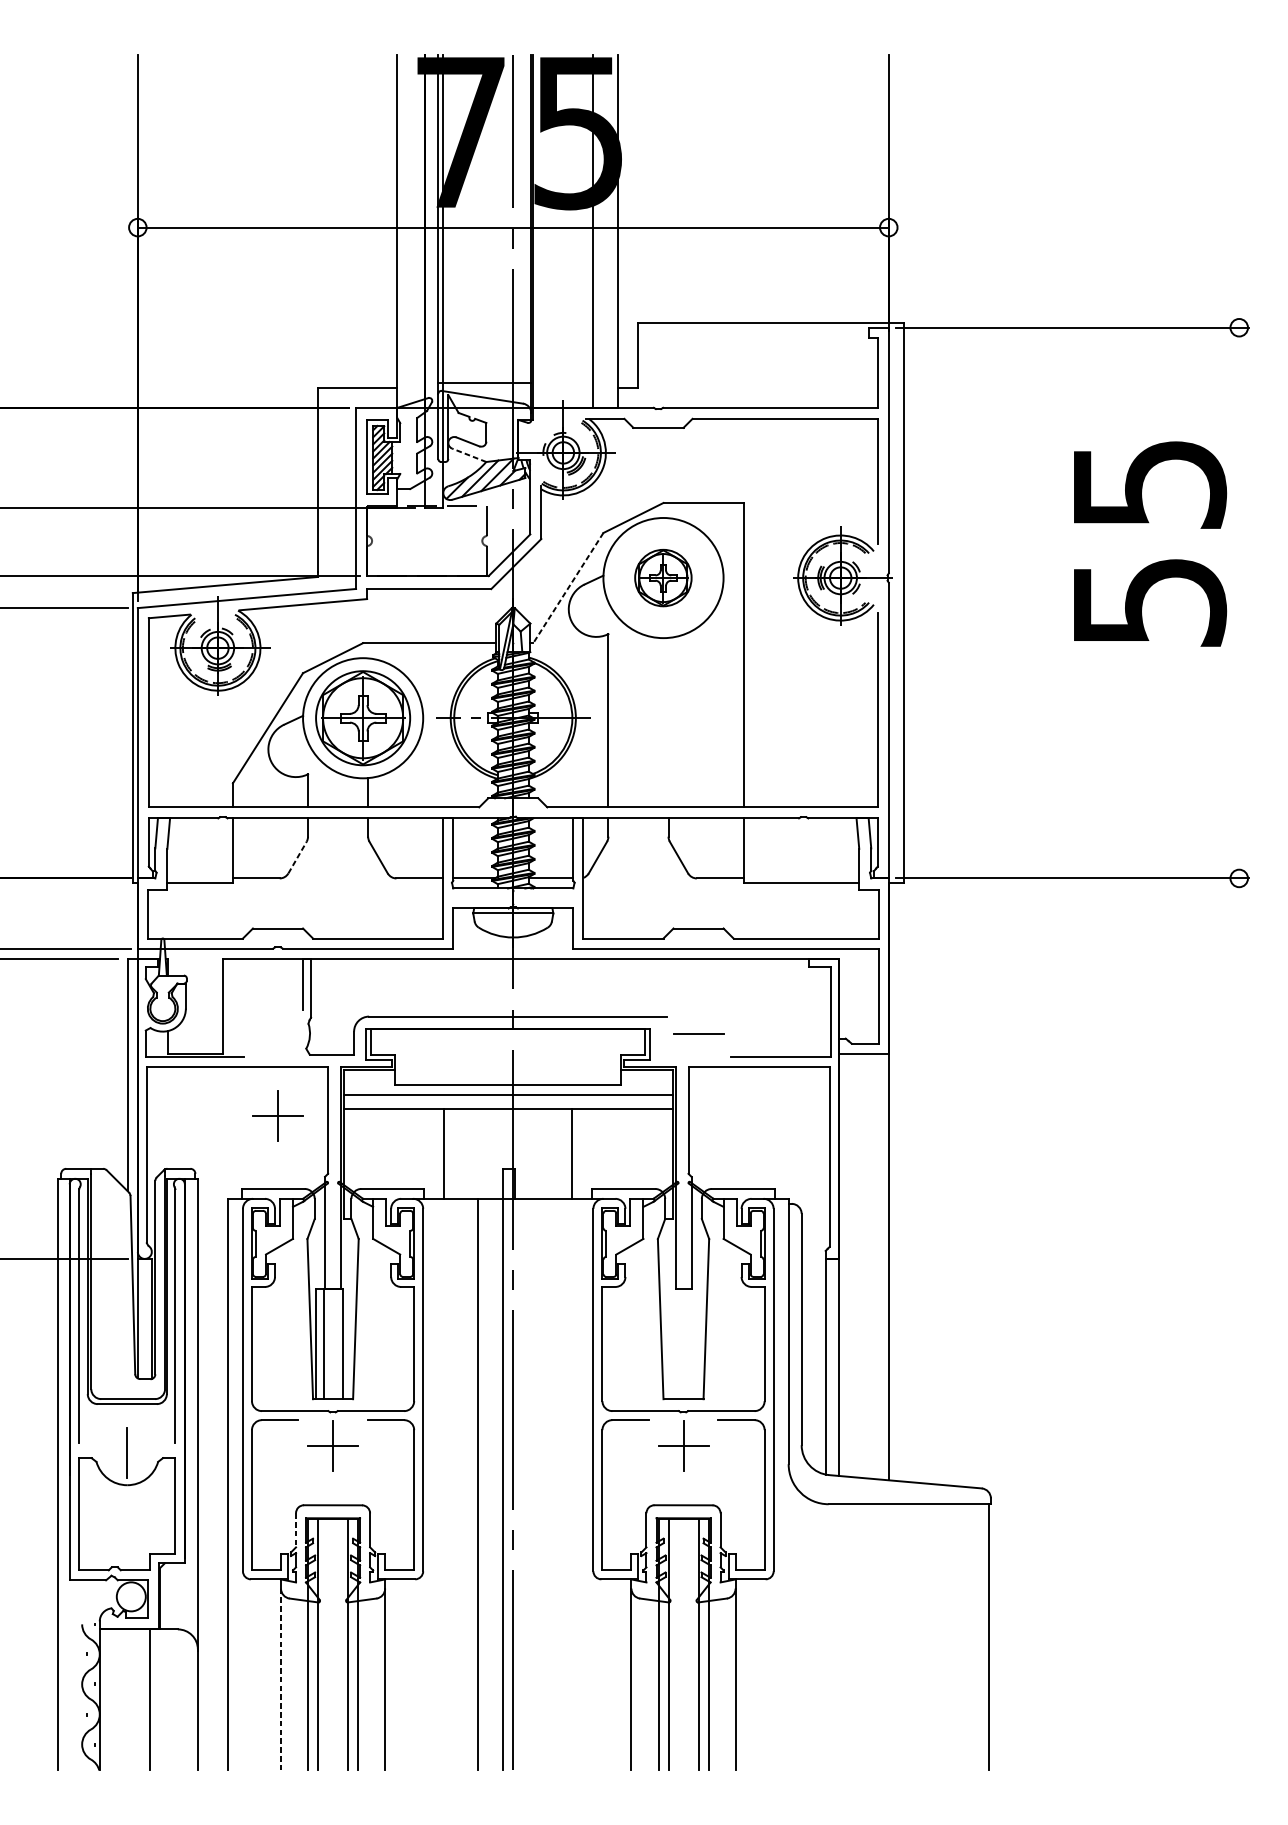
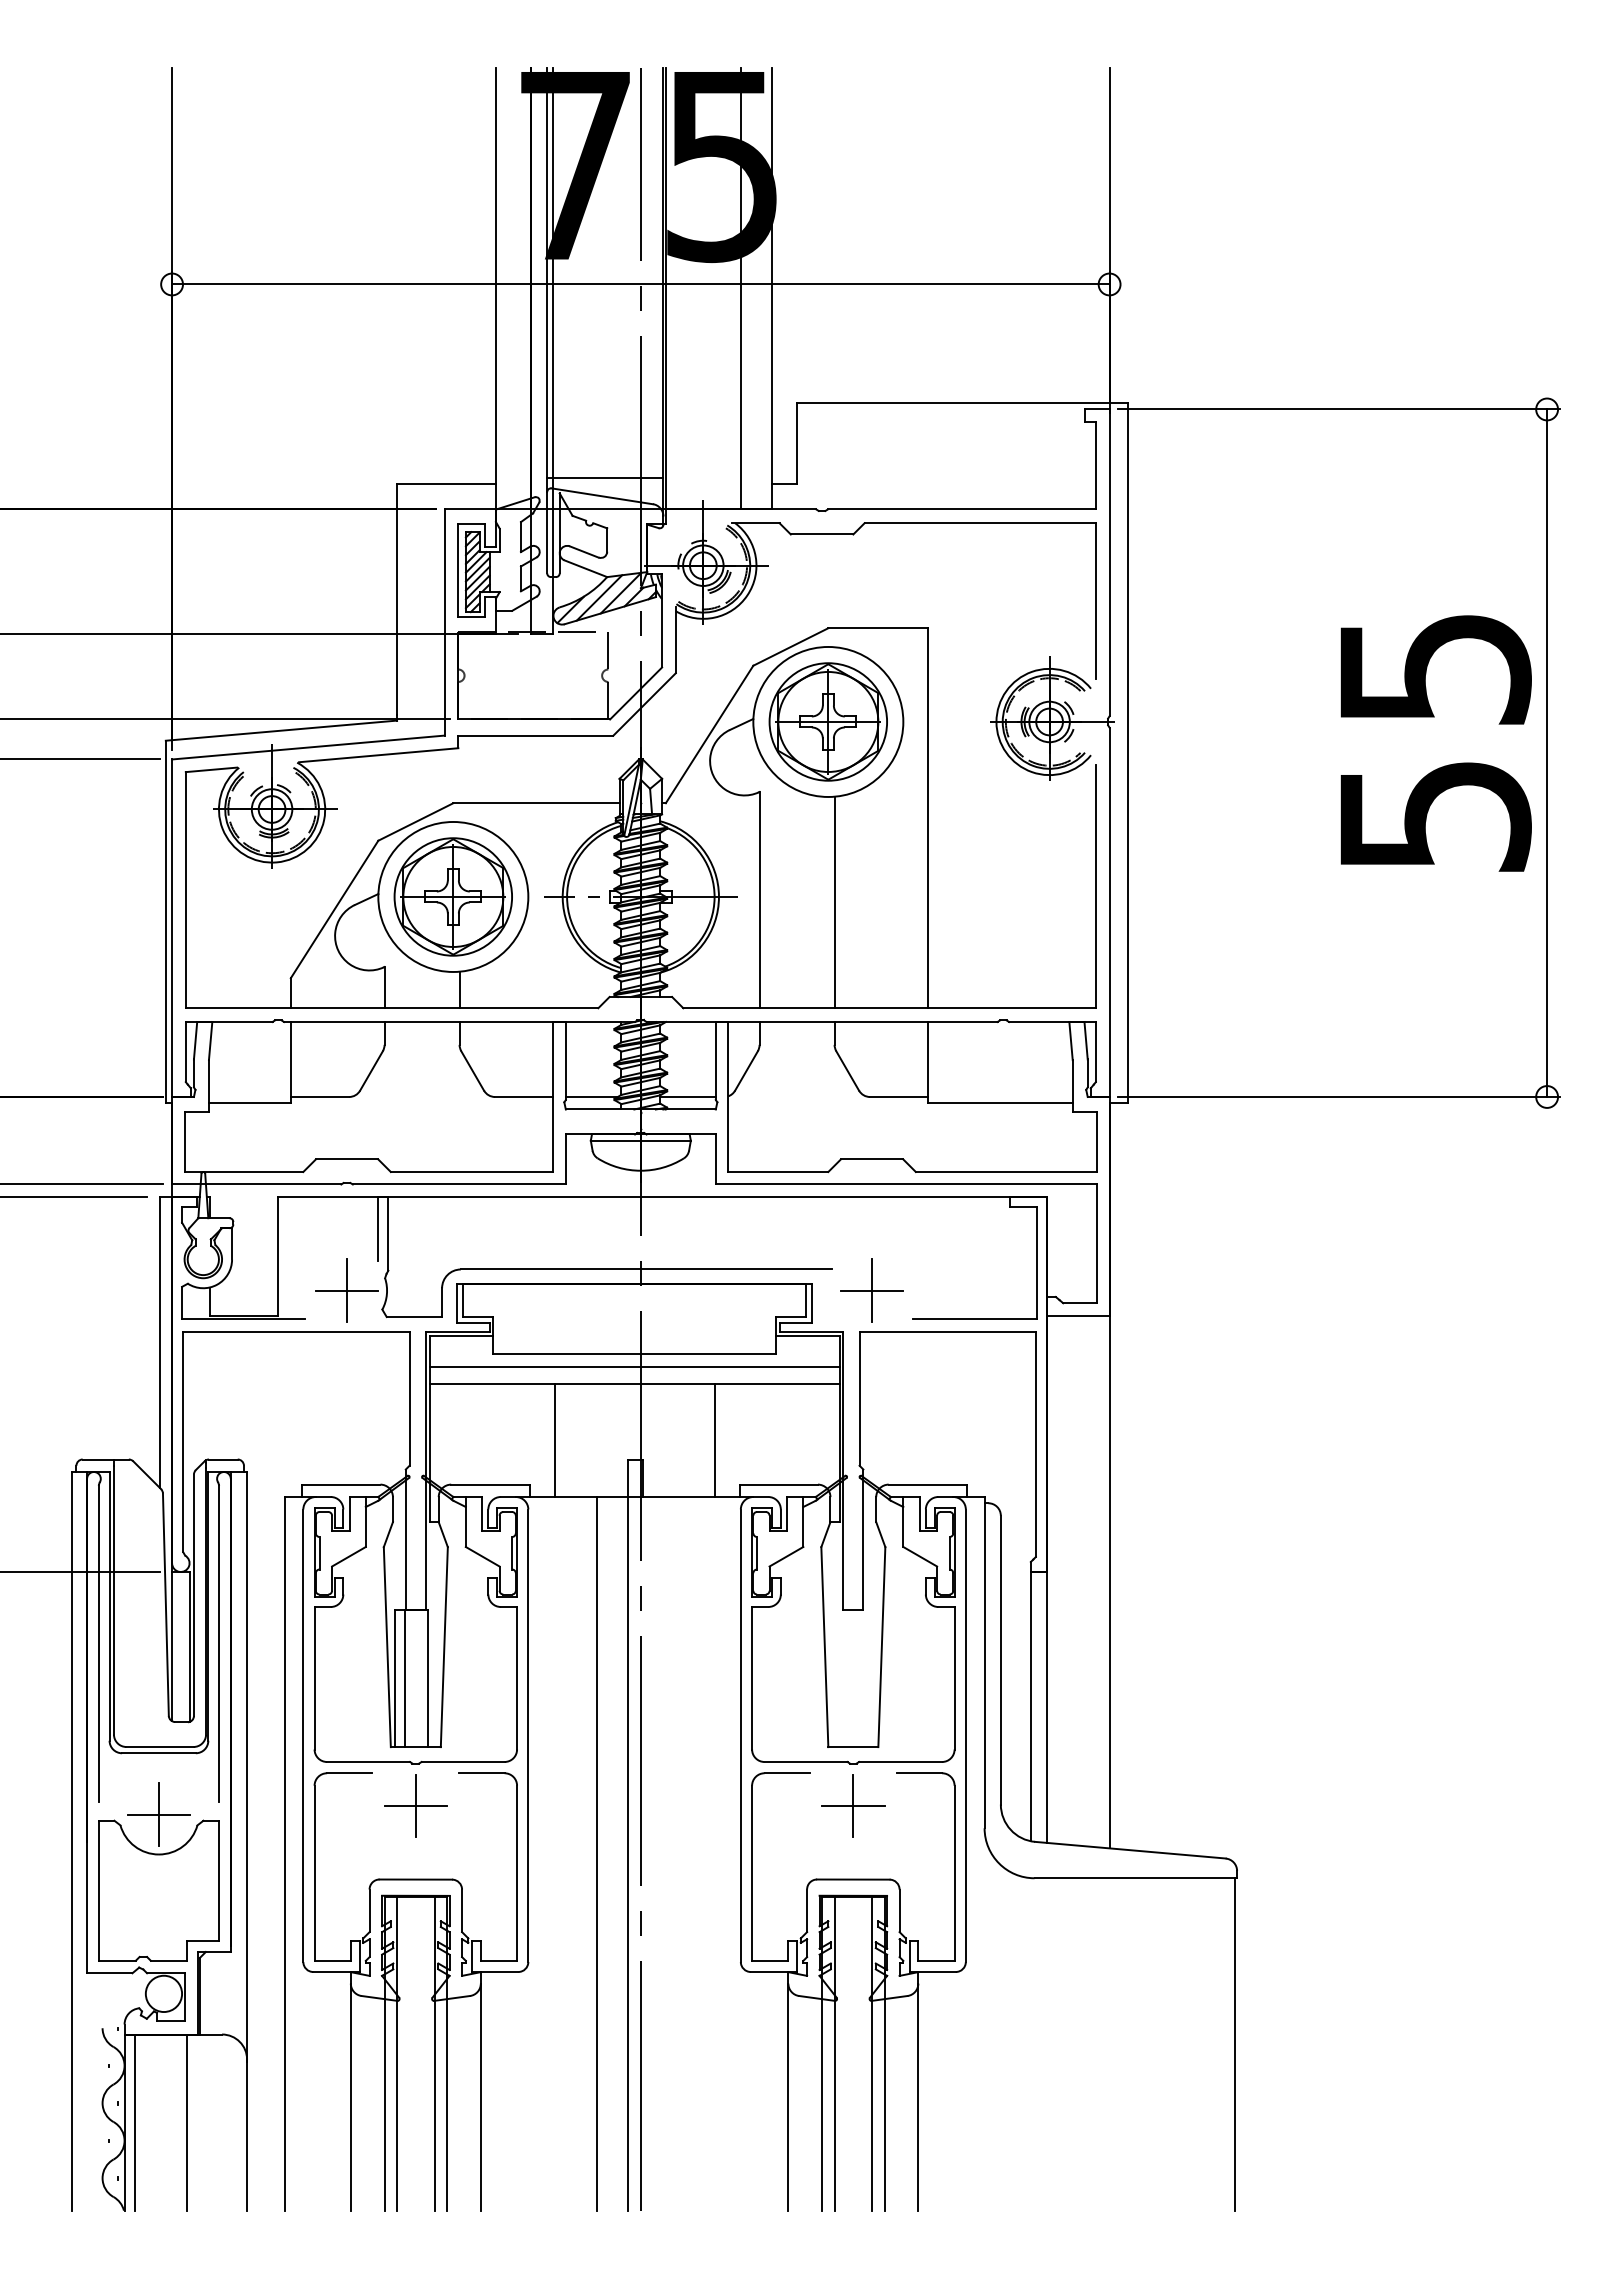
line: (468, 455) -> (585, 568), dashed -> solid
text: (1149, 544) -> (1435, 743), moved
part: (662, 577) -> (827, 721), size x1.67
line: (568, 588) -> (709, 734), dashed -> solid
line: (1239, 602) -> (1547, 752), added
line: (668, 722) -> (834, 902), added
line: (297, 857) -> (371, 1070), dashed -> solid
line: (698, 1033) -> (872, 1290), added
part: (277, 1115) -> (346, 1290), moved
line: (126, 1453) -> (158, 1814), added
line: (295, 1530) -> (369, 1911), dashed -> solid
line: (280, 1679) -> (350, 2097), dashed -> solid
line: (107, 1699) -> (134, 2122), added

